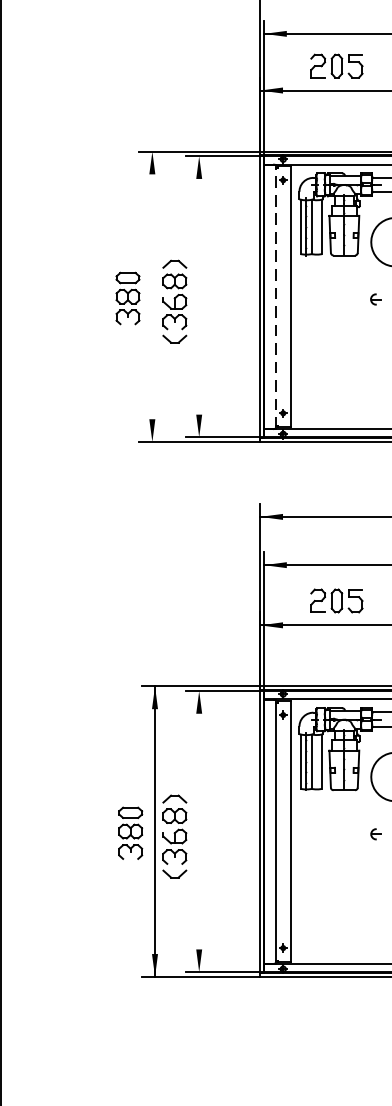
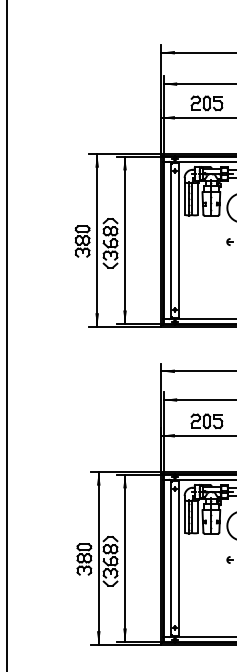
line: (275, 295) -> (170, 239), dashed -> solid
line: (152, 296) -> (97, 240), added
line: (199, 296) -> (125, 240), added
line: (199, 831) -> (125, 558), added

